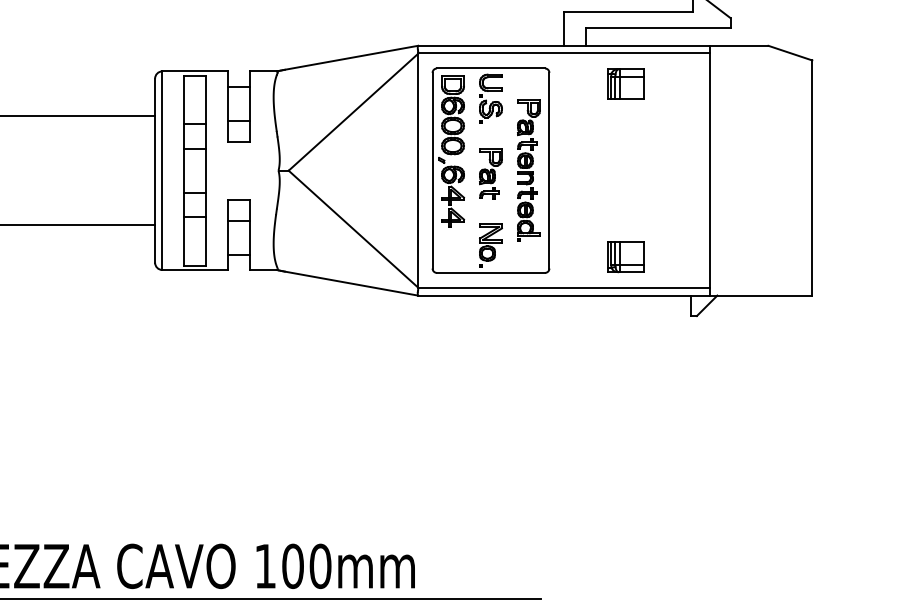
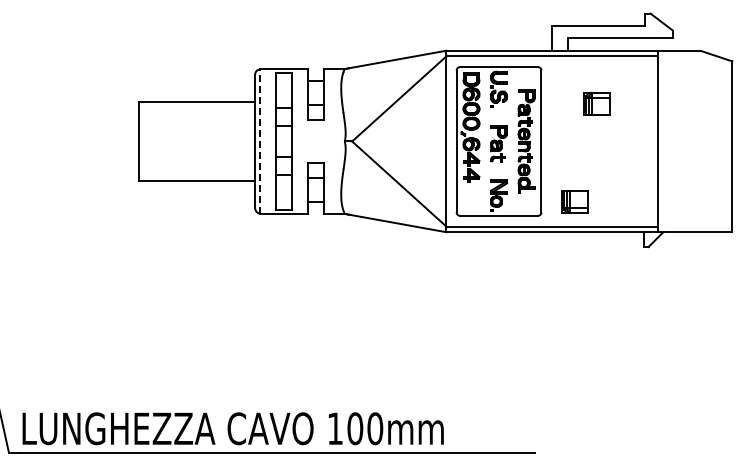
part: (625, 83) -> (596, 103), moved
line: (162, 169) -> (260, 140), solid -> dashed
part: (625, 257) -> (574, 202), moved

